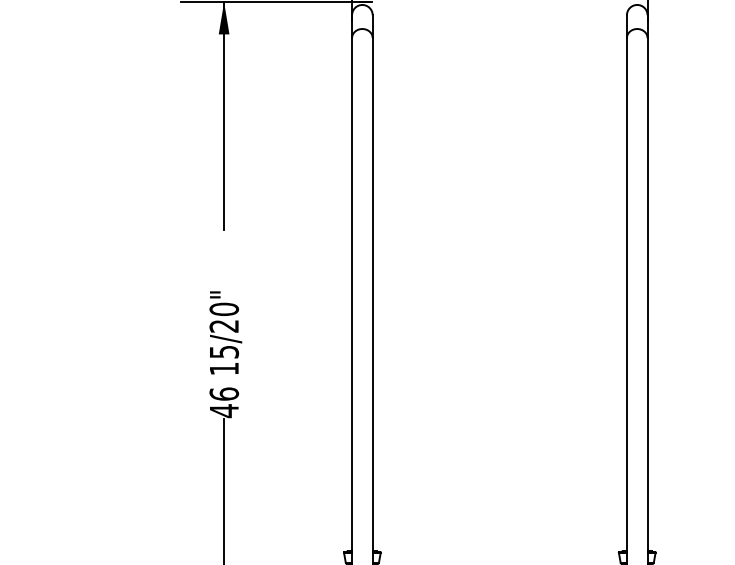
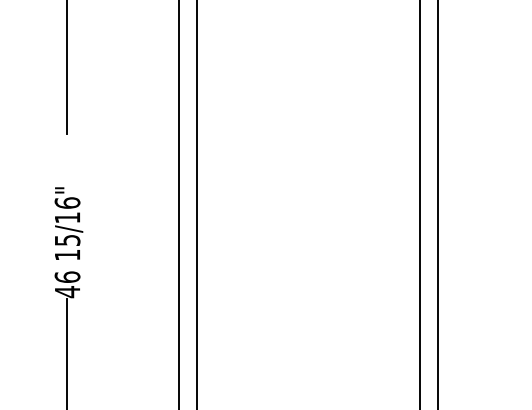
text: (223, 317) -> (66, 210), 15/20" -> 15/16"

